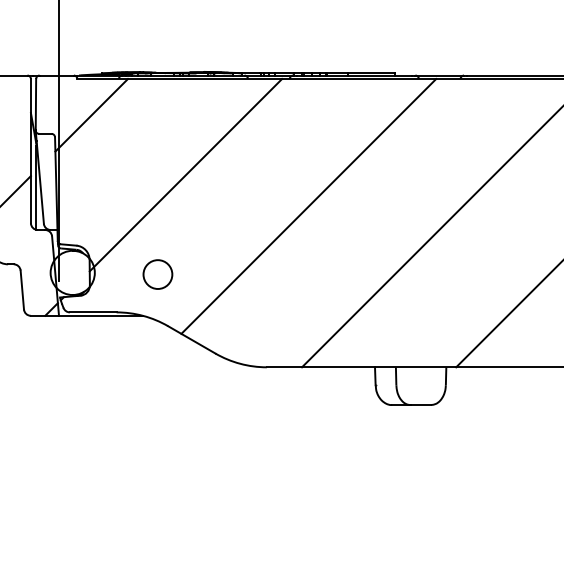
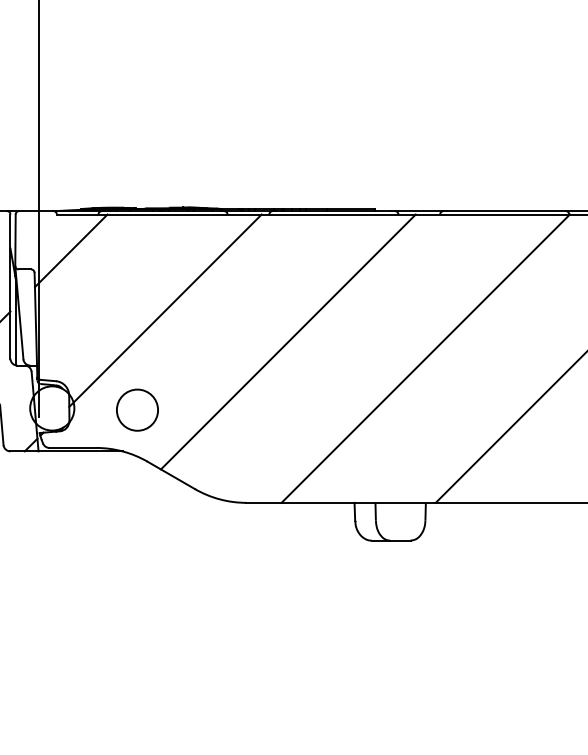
circle: (157, 273) -> (137, 409), size x1.43

